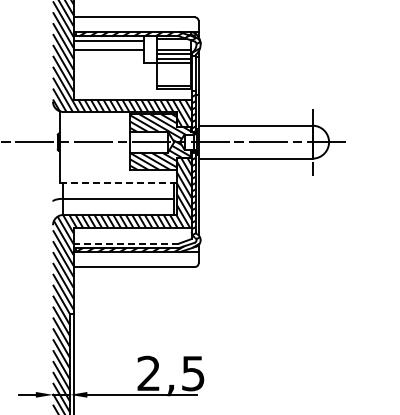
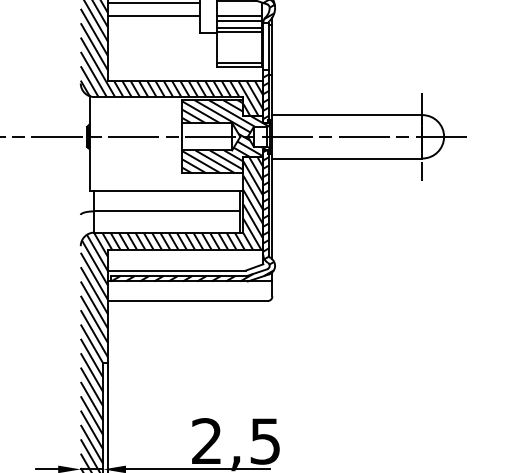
line: (118, 183) -> (166, 191), dashed -> solid
line: (125, 243) -> (176, 270), dashed -> solid

